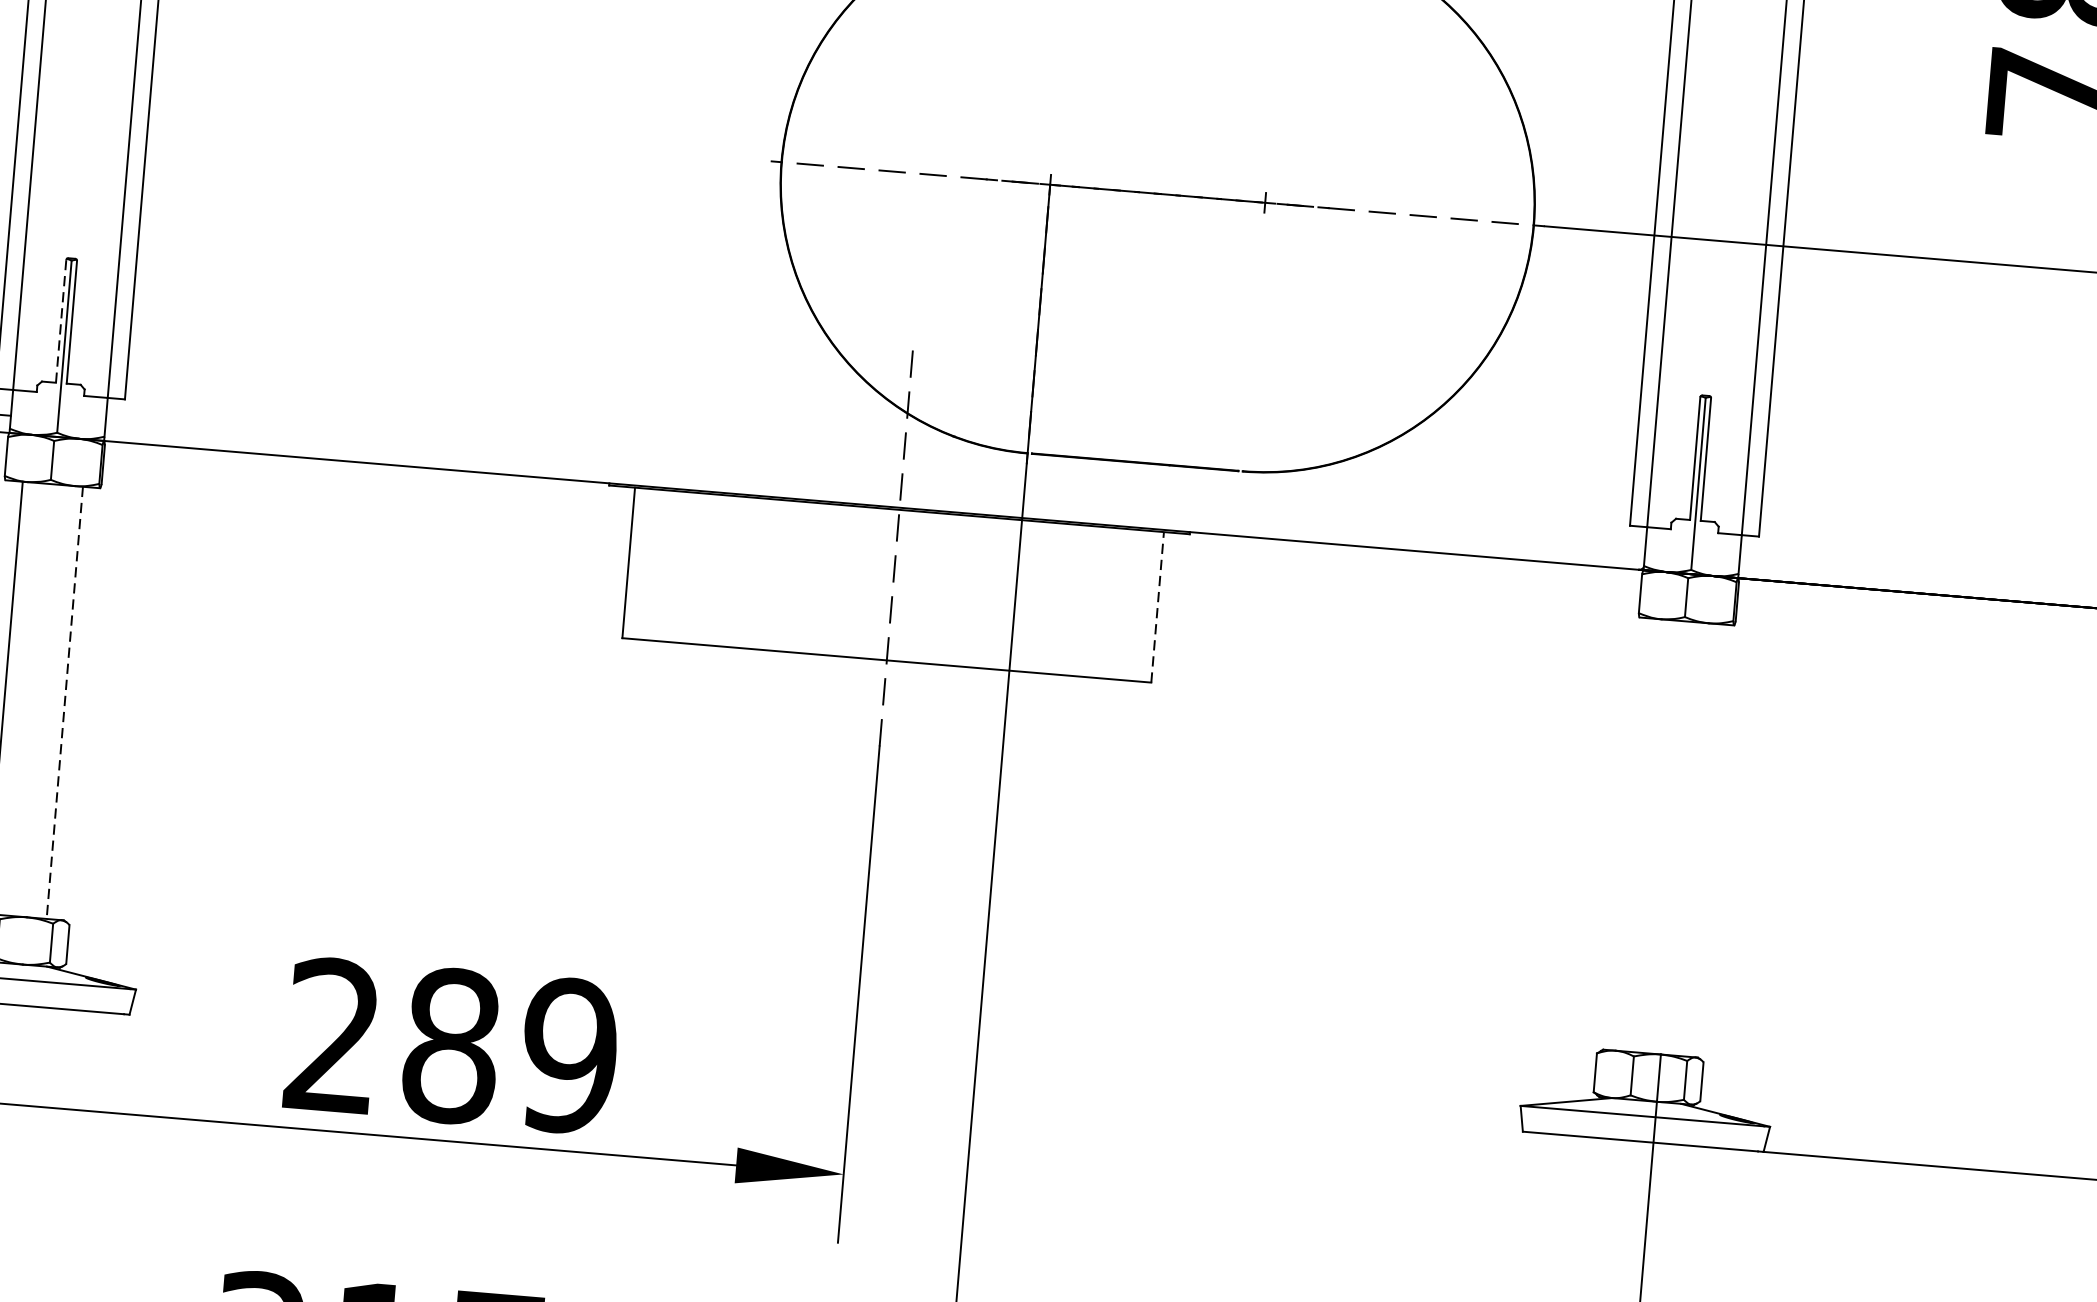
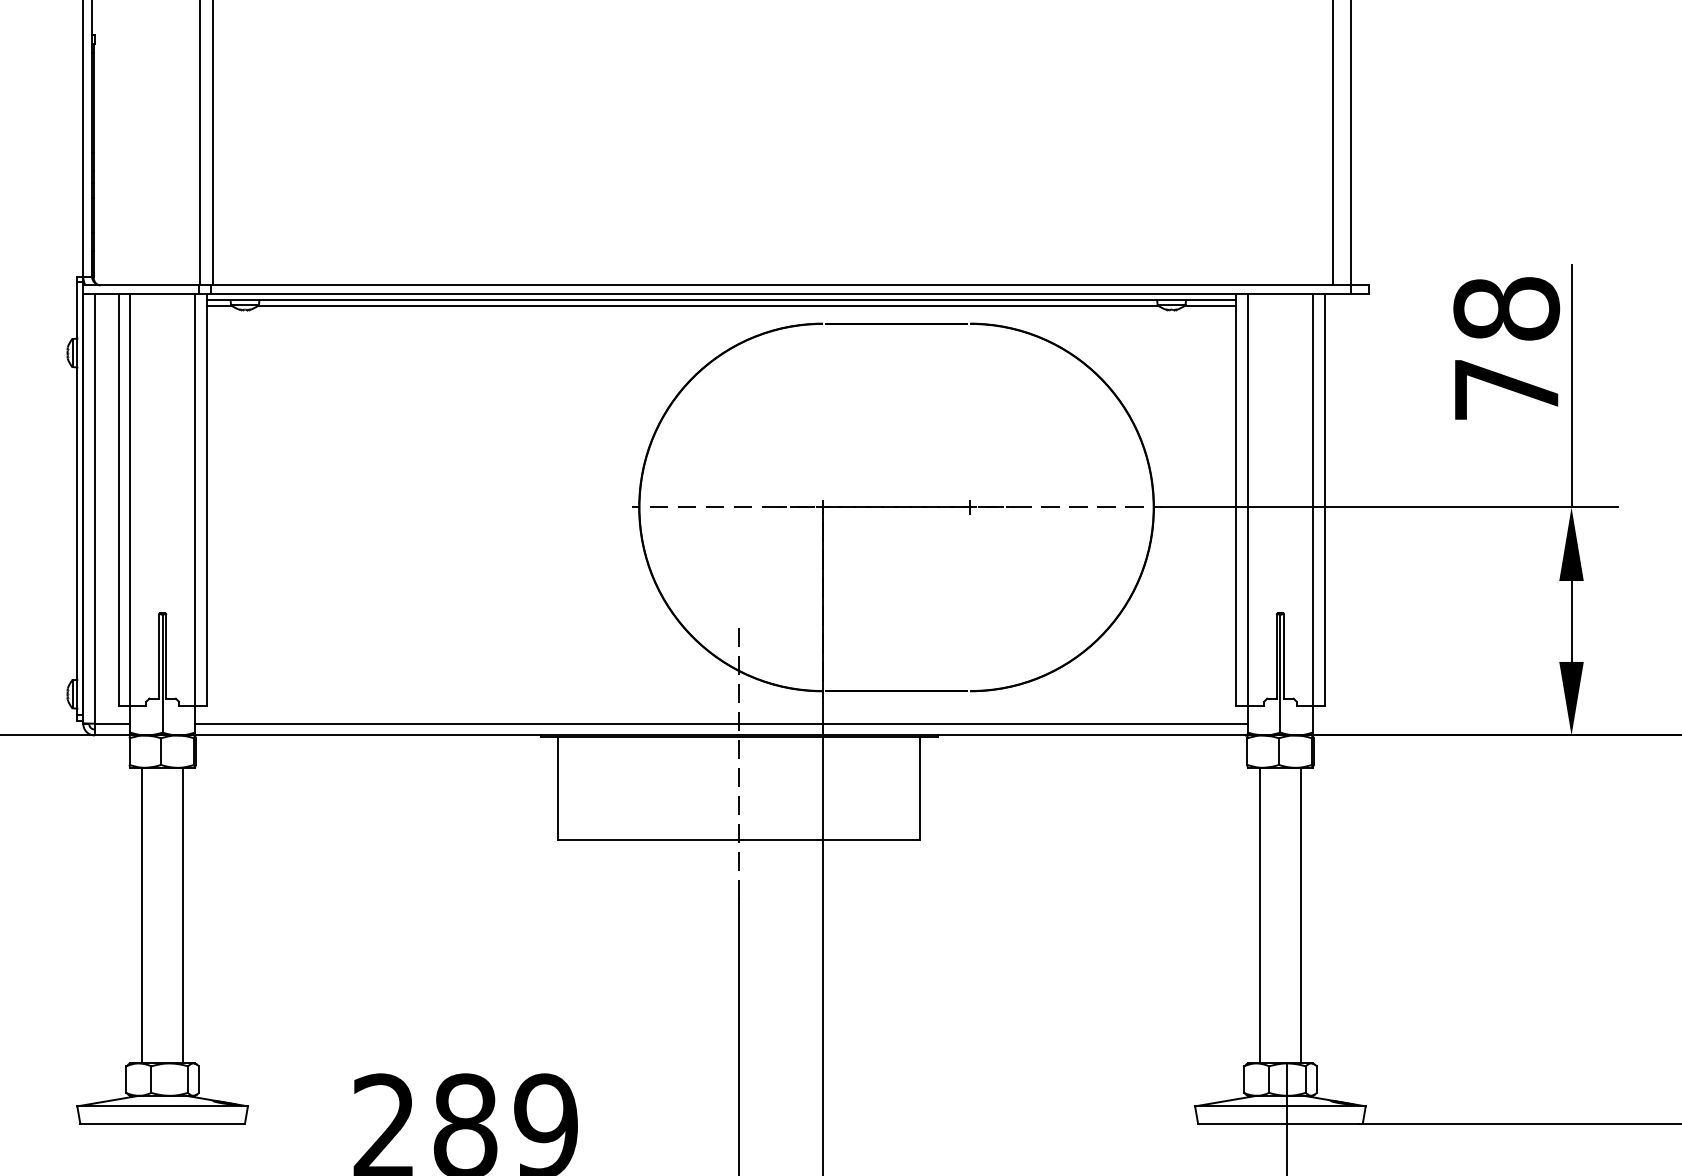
line: (60, 321) -> (158, 656), dashed -> solid
line: (875, 488) -> (721, 723), added
line: (1158, 606) -> (920, 787), dashed -> solid
line: (65, 702) -> (183, 915), dashed -> solid
line: (1638, 834) -> (1259, 915), added
line: (1699, 839) -> (1301, 915), added

